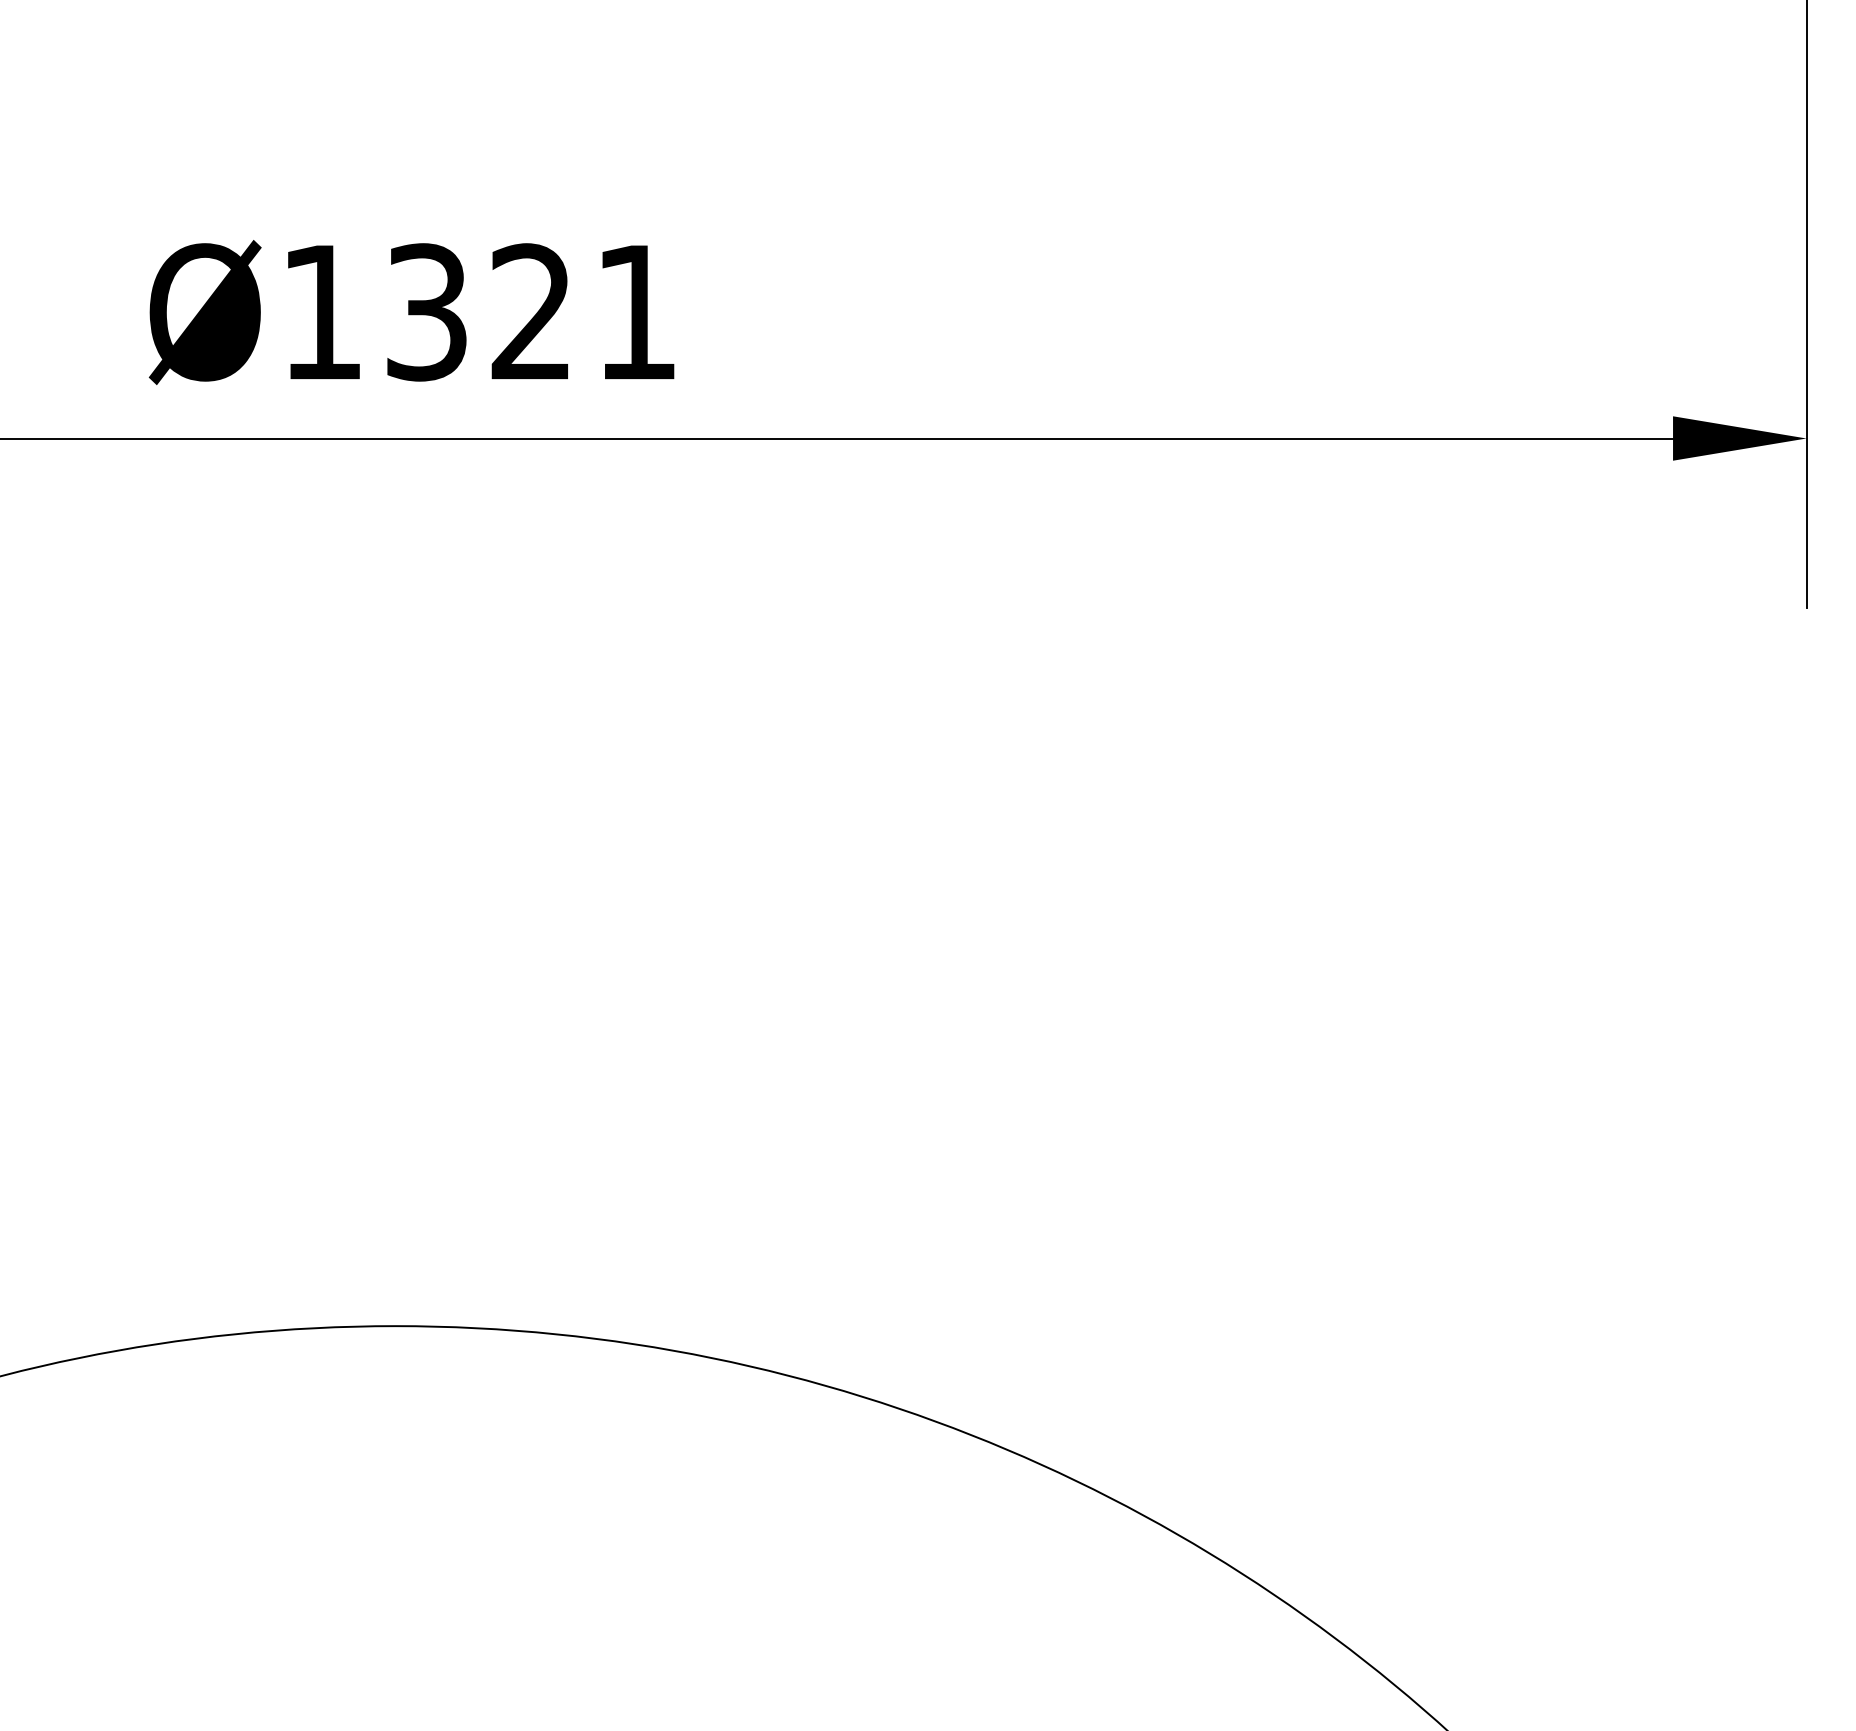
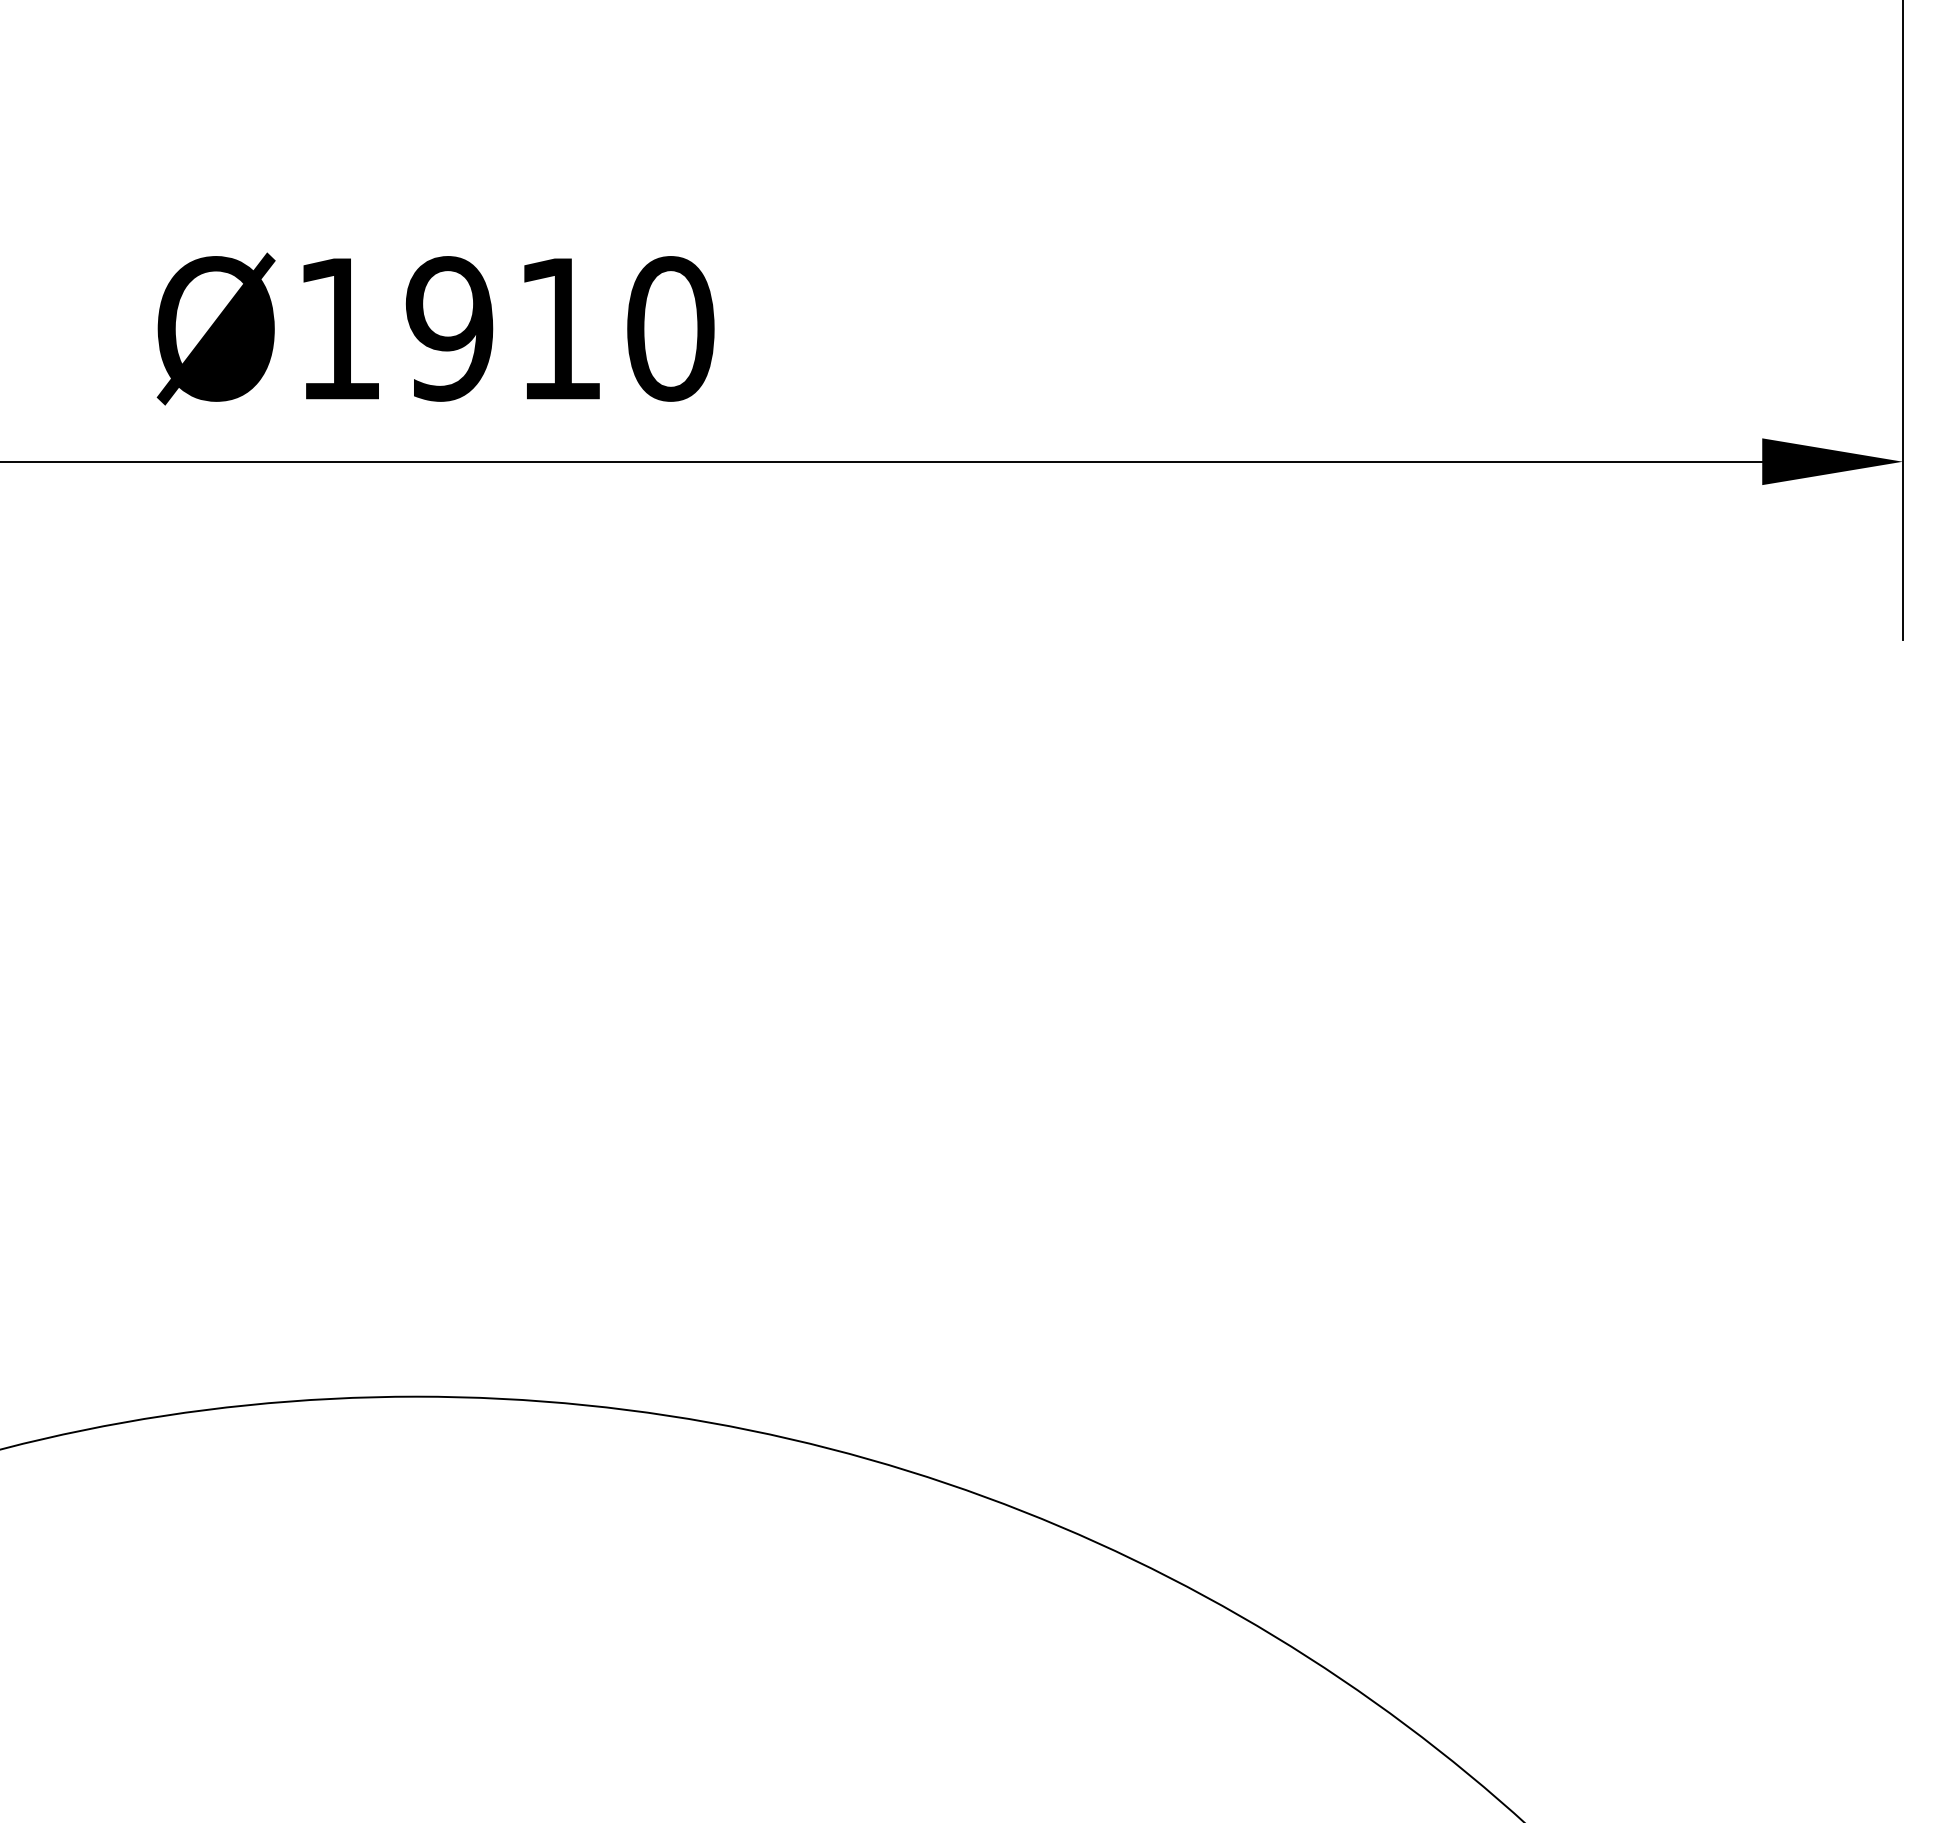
text: (531, 312) -> (559, 329), Ø1321 -> Ø1910

